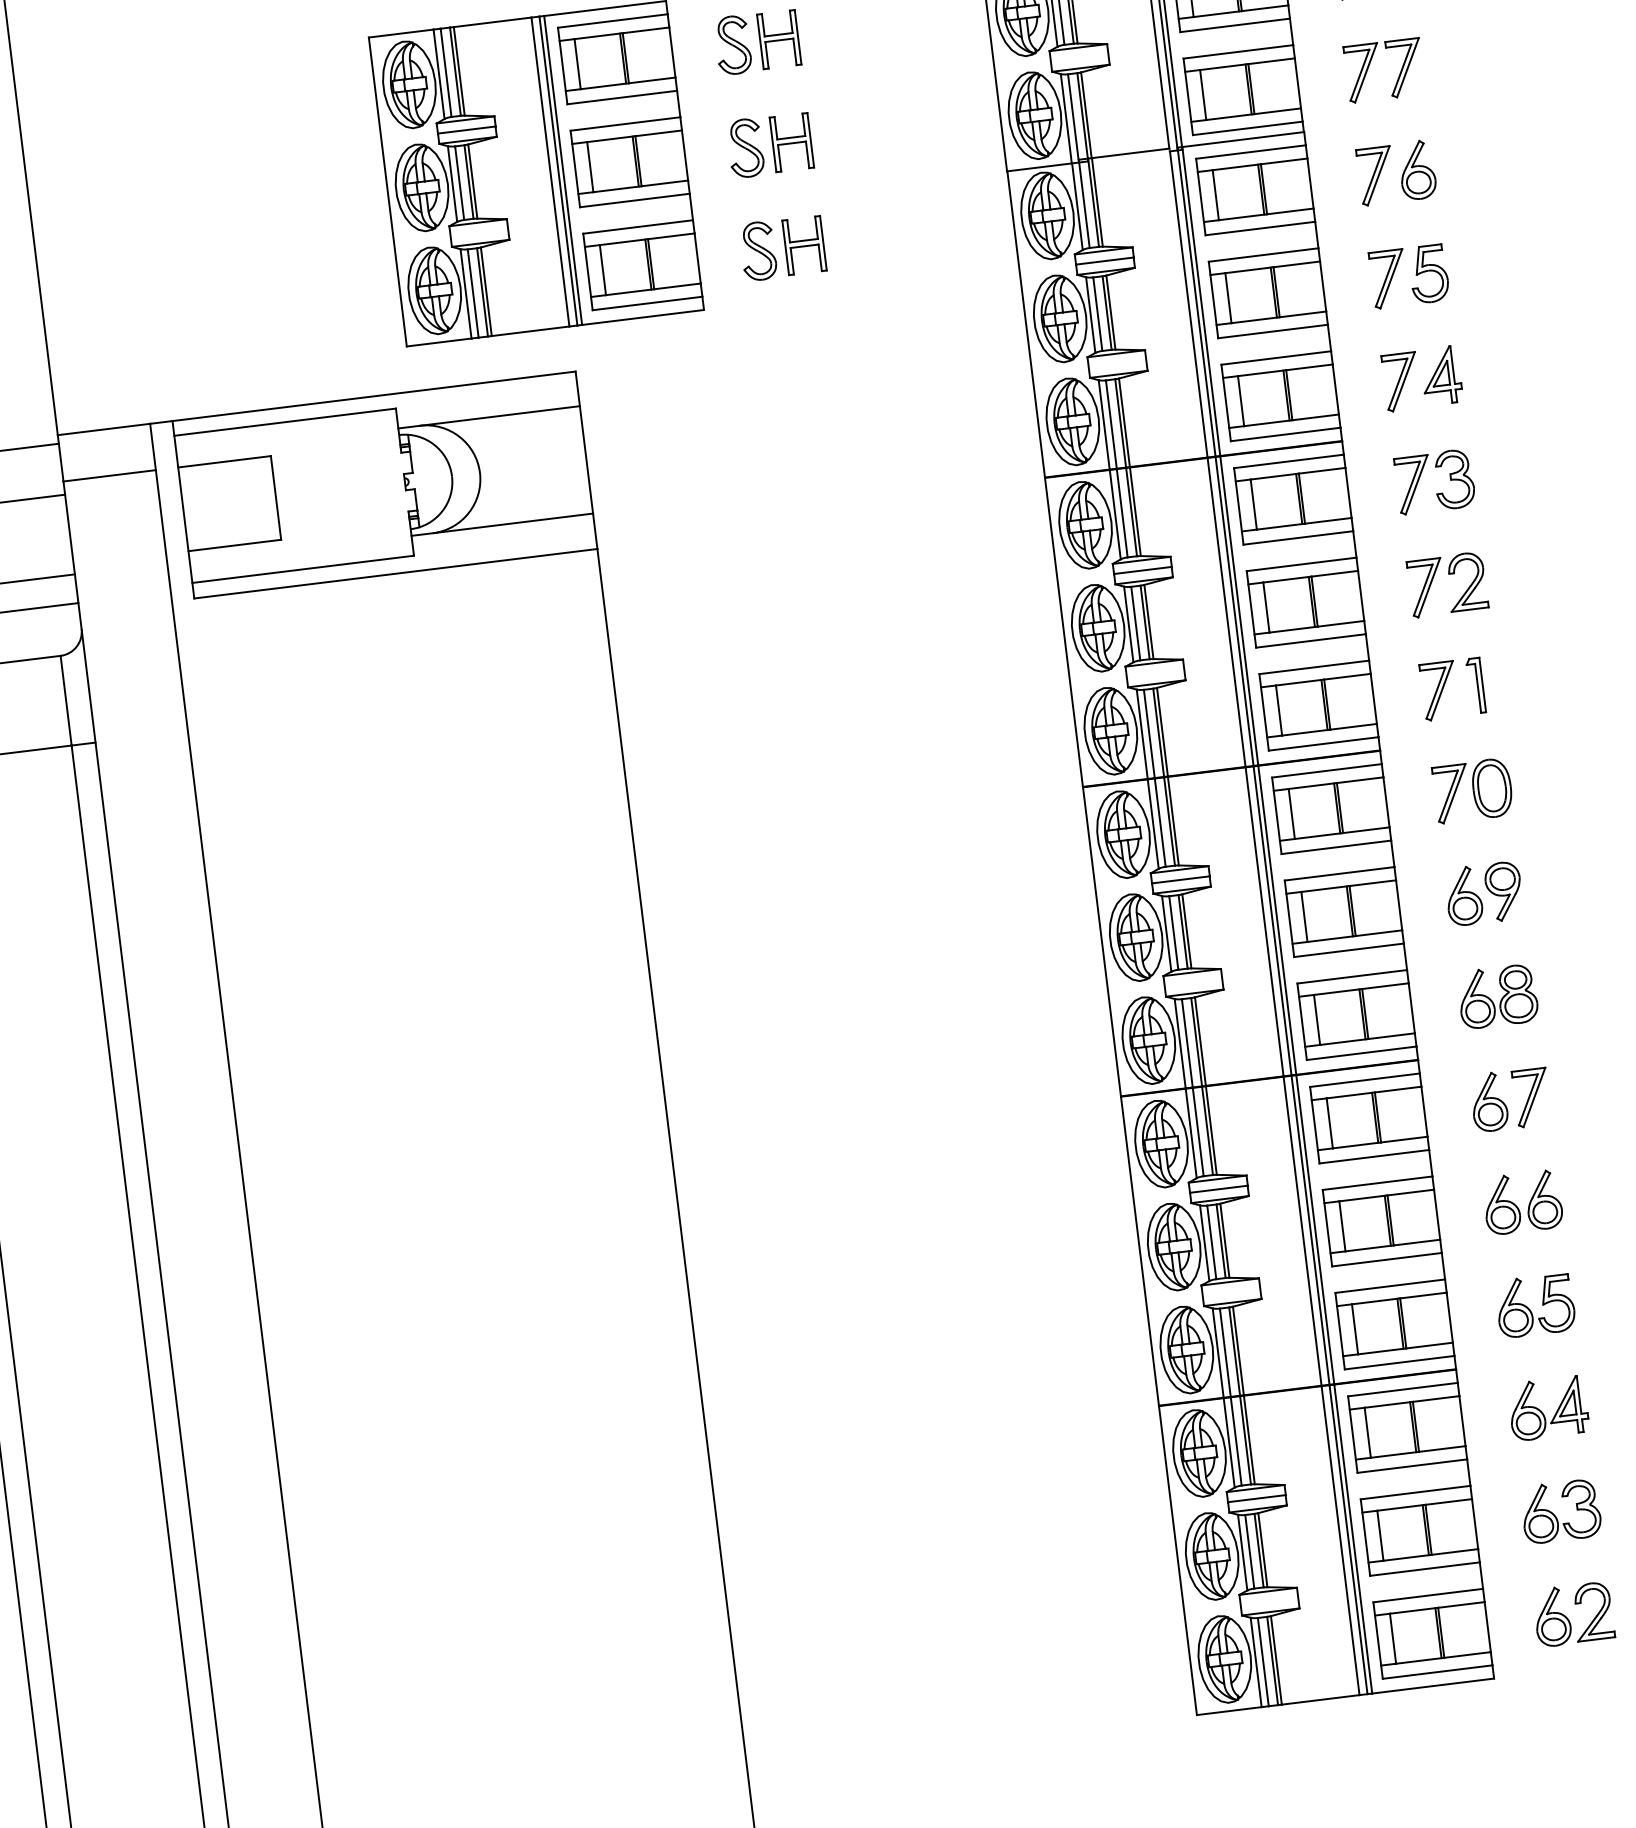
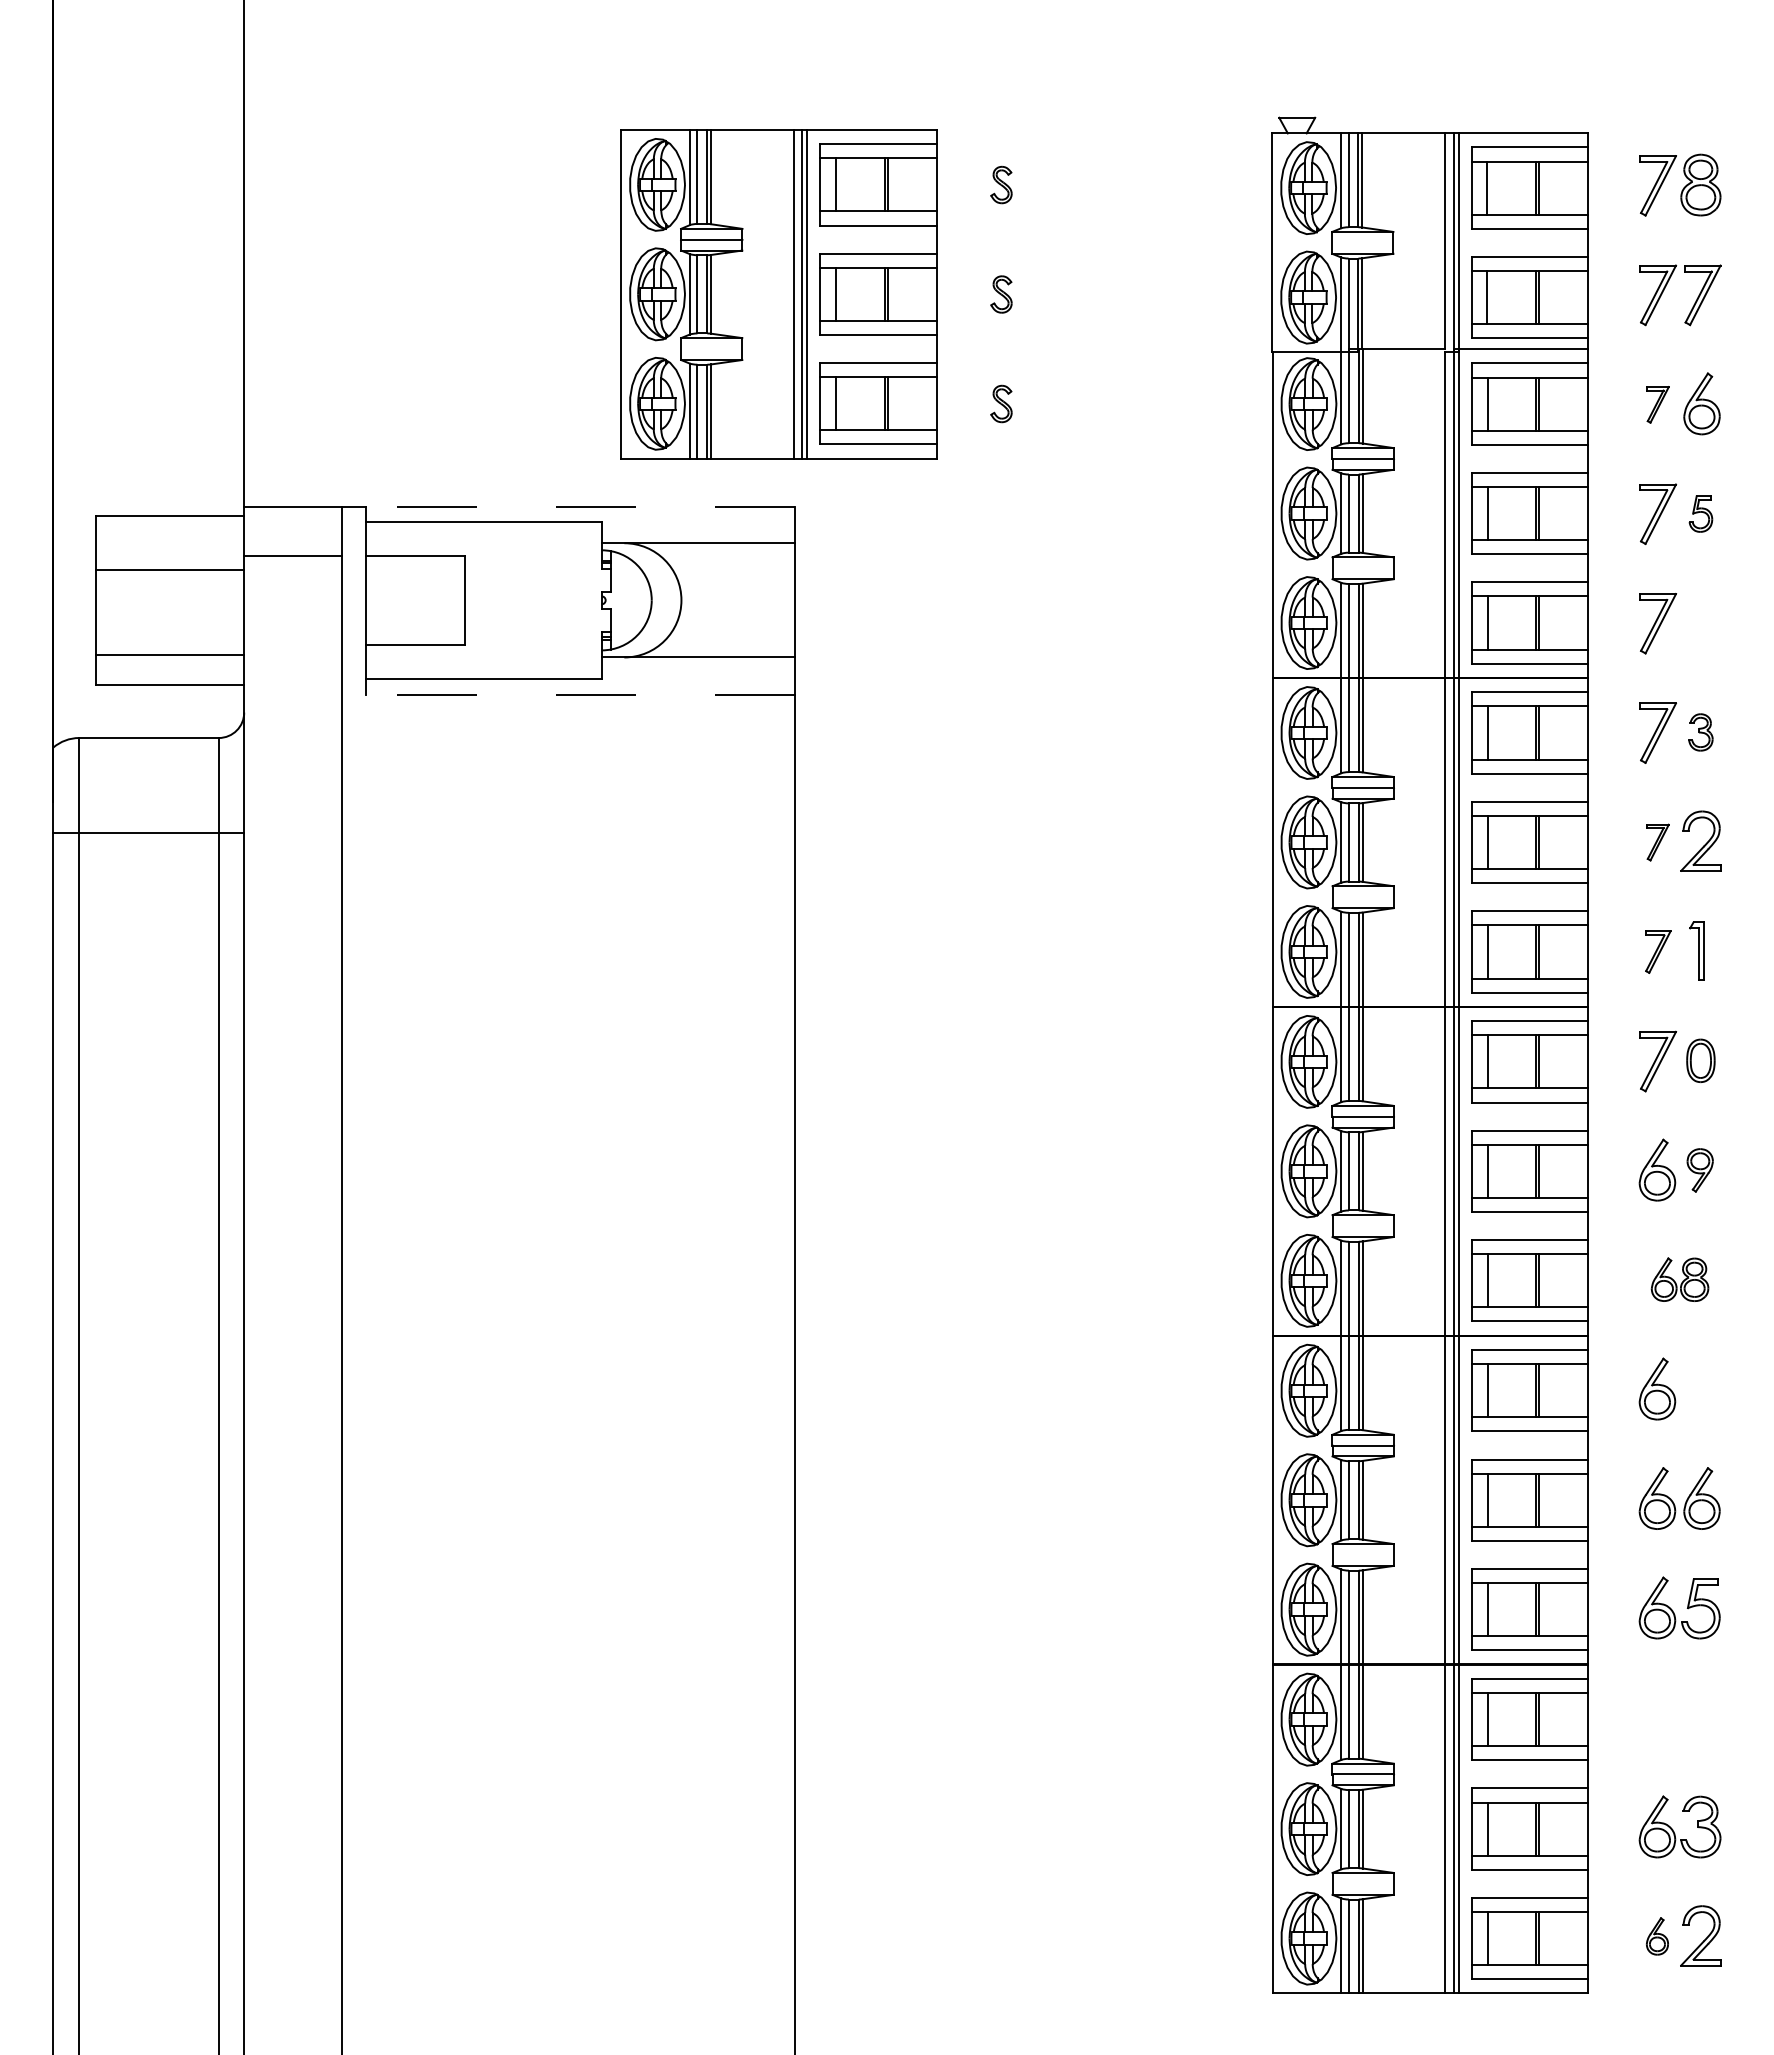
part: (779, 39) -> (1050, 184), removed
part: (733, 44) -> (1001, 184), size x0.6
part: (791, 142) -> (1050, 294), removed
part: (745, 148) -> (1001, 294), size x0.6
part: (1375, 175) -> (1657, 404), size x0.6
part: (804, 245) -> (1050, 403), removed
part: (758, 250) -> (1001, 403), size x0.6
part: (1428, 273) -> (1700, 513), size x0.6
part: (1441, 375) -> (1700, 621), removed
line: (373, 396) -> (579, 506), solid -> dashed
part: (1453, 479) -> (1700, 732), size x0.6
line: (395, 574) -> (579, 695), solid -> dashed
part: (1426, 587) -> (1657, 842), size x0.6
part: (1438, 690) -> (1657, 951), size x0.7
part: (1491, 788) -> (1700, 1060), size x0.7
part: (1504, 891) -> (1700, 1170), size x0.7
part: (1497, 996) -> (1679, 1279), size x0.7
part: (1531, 1097) -> (1702, 1389), removed
part: (1542, 1412) -> (1673, 1720), removed
part: (1552, 1617) -> (1657, 1936), size x0.6

